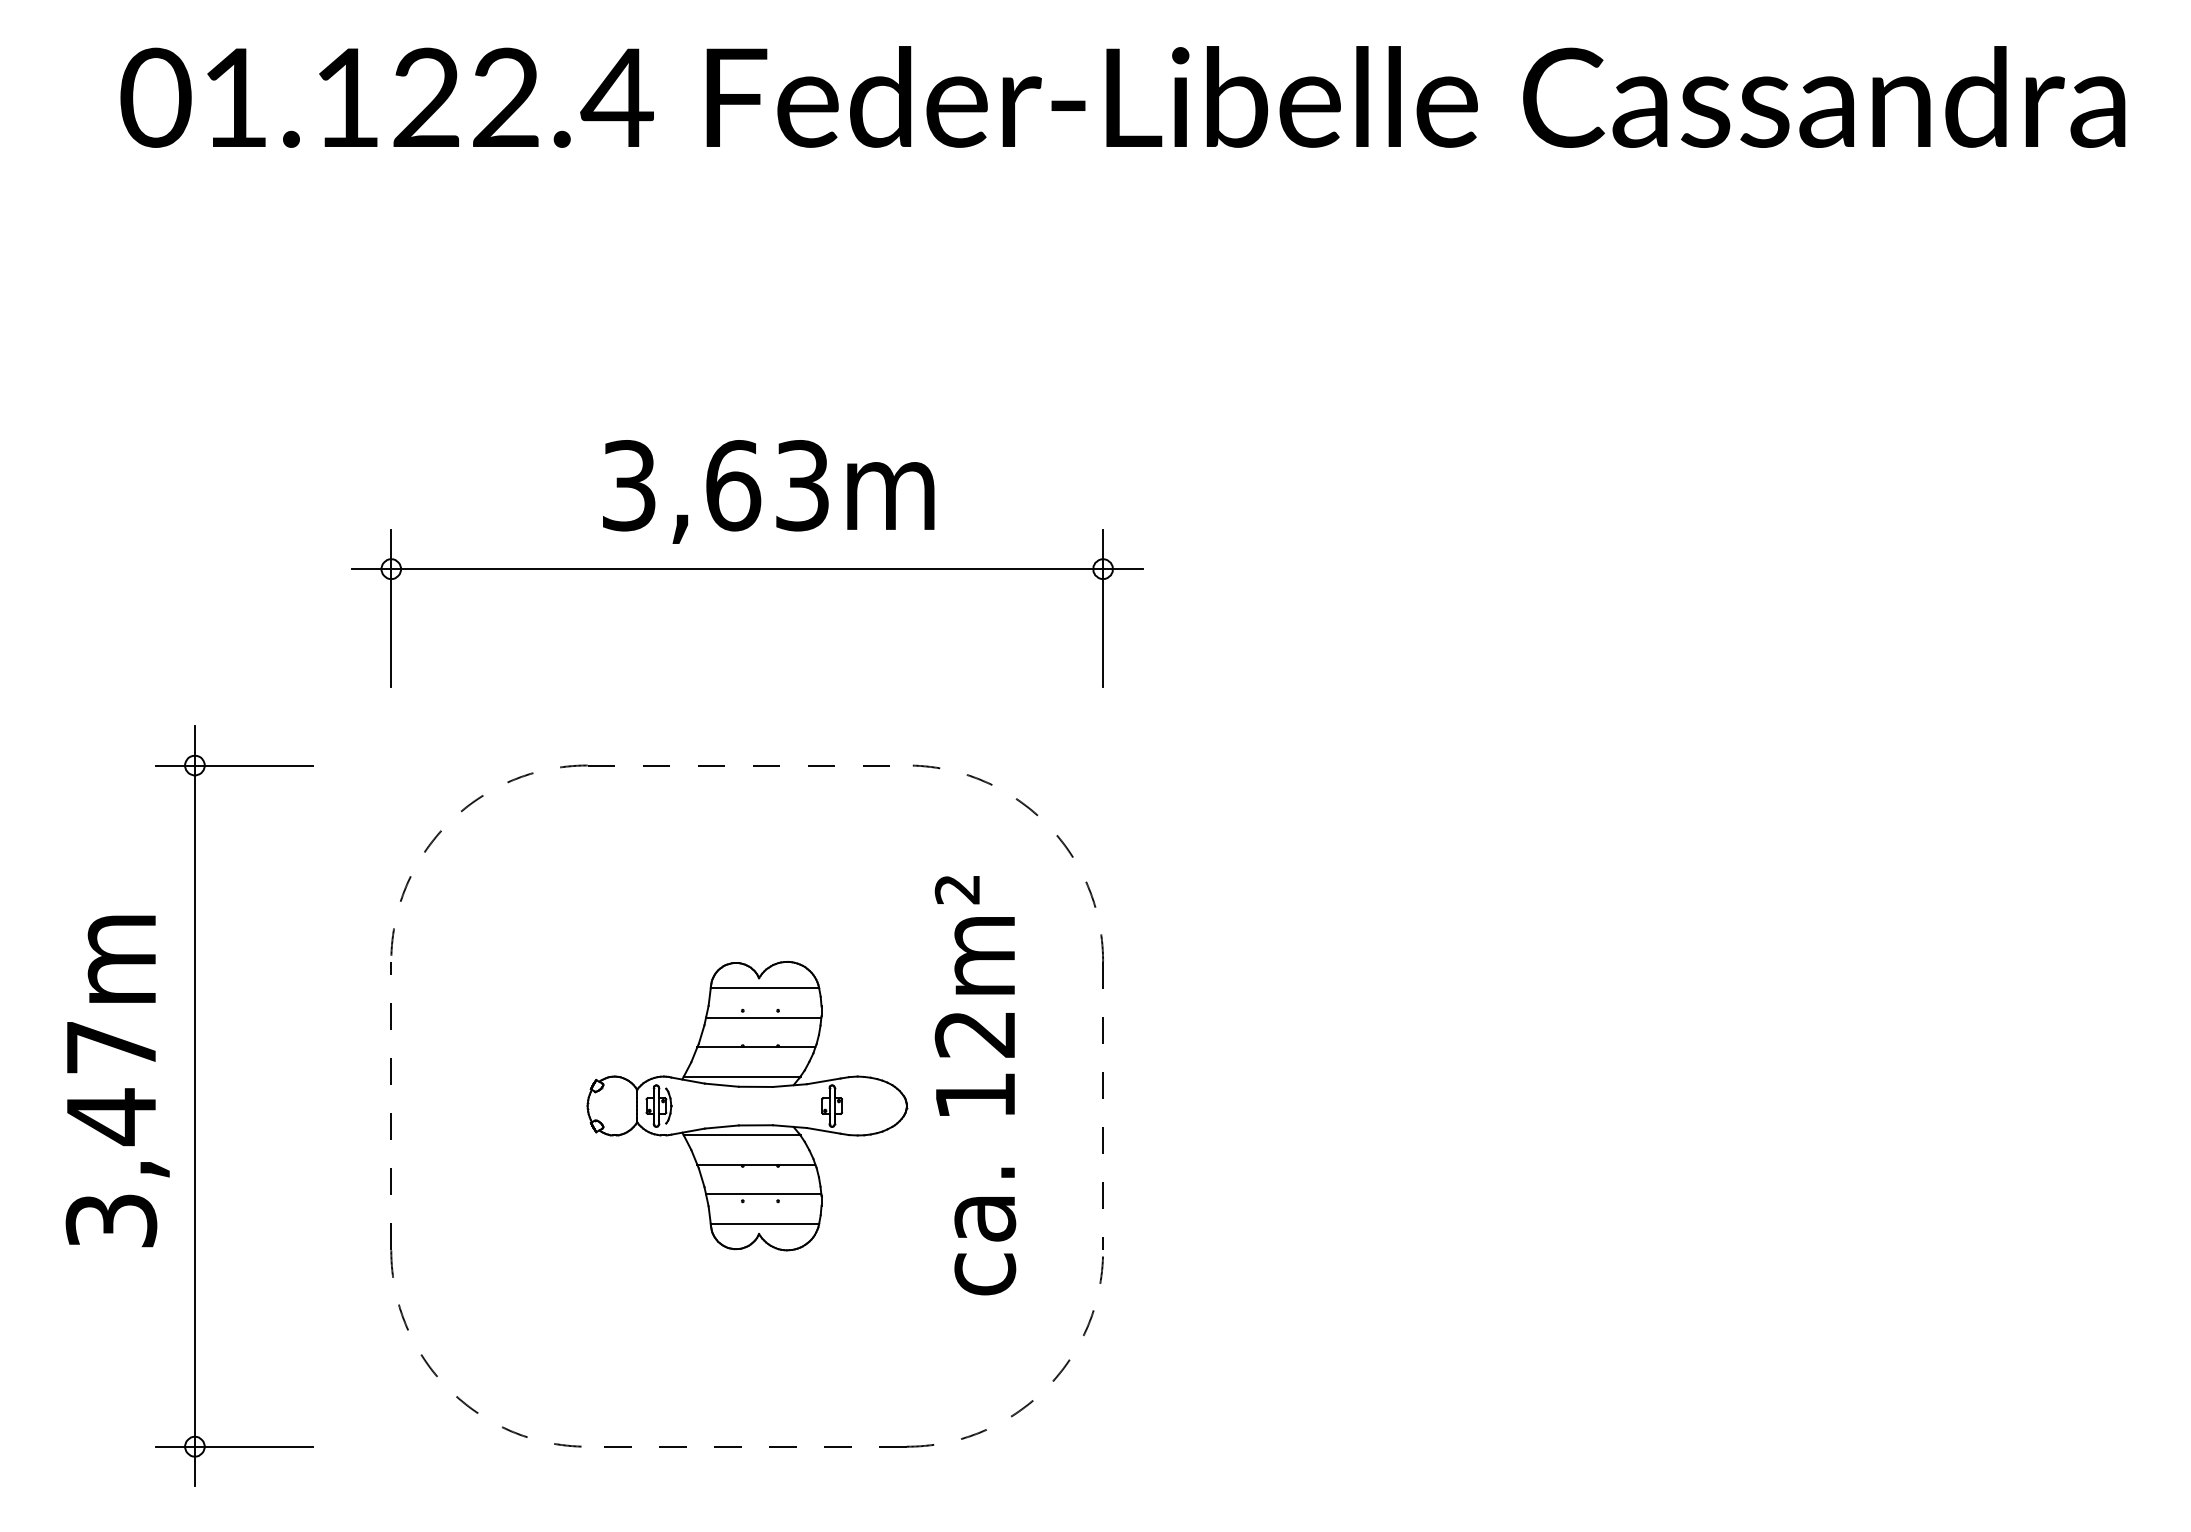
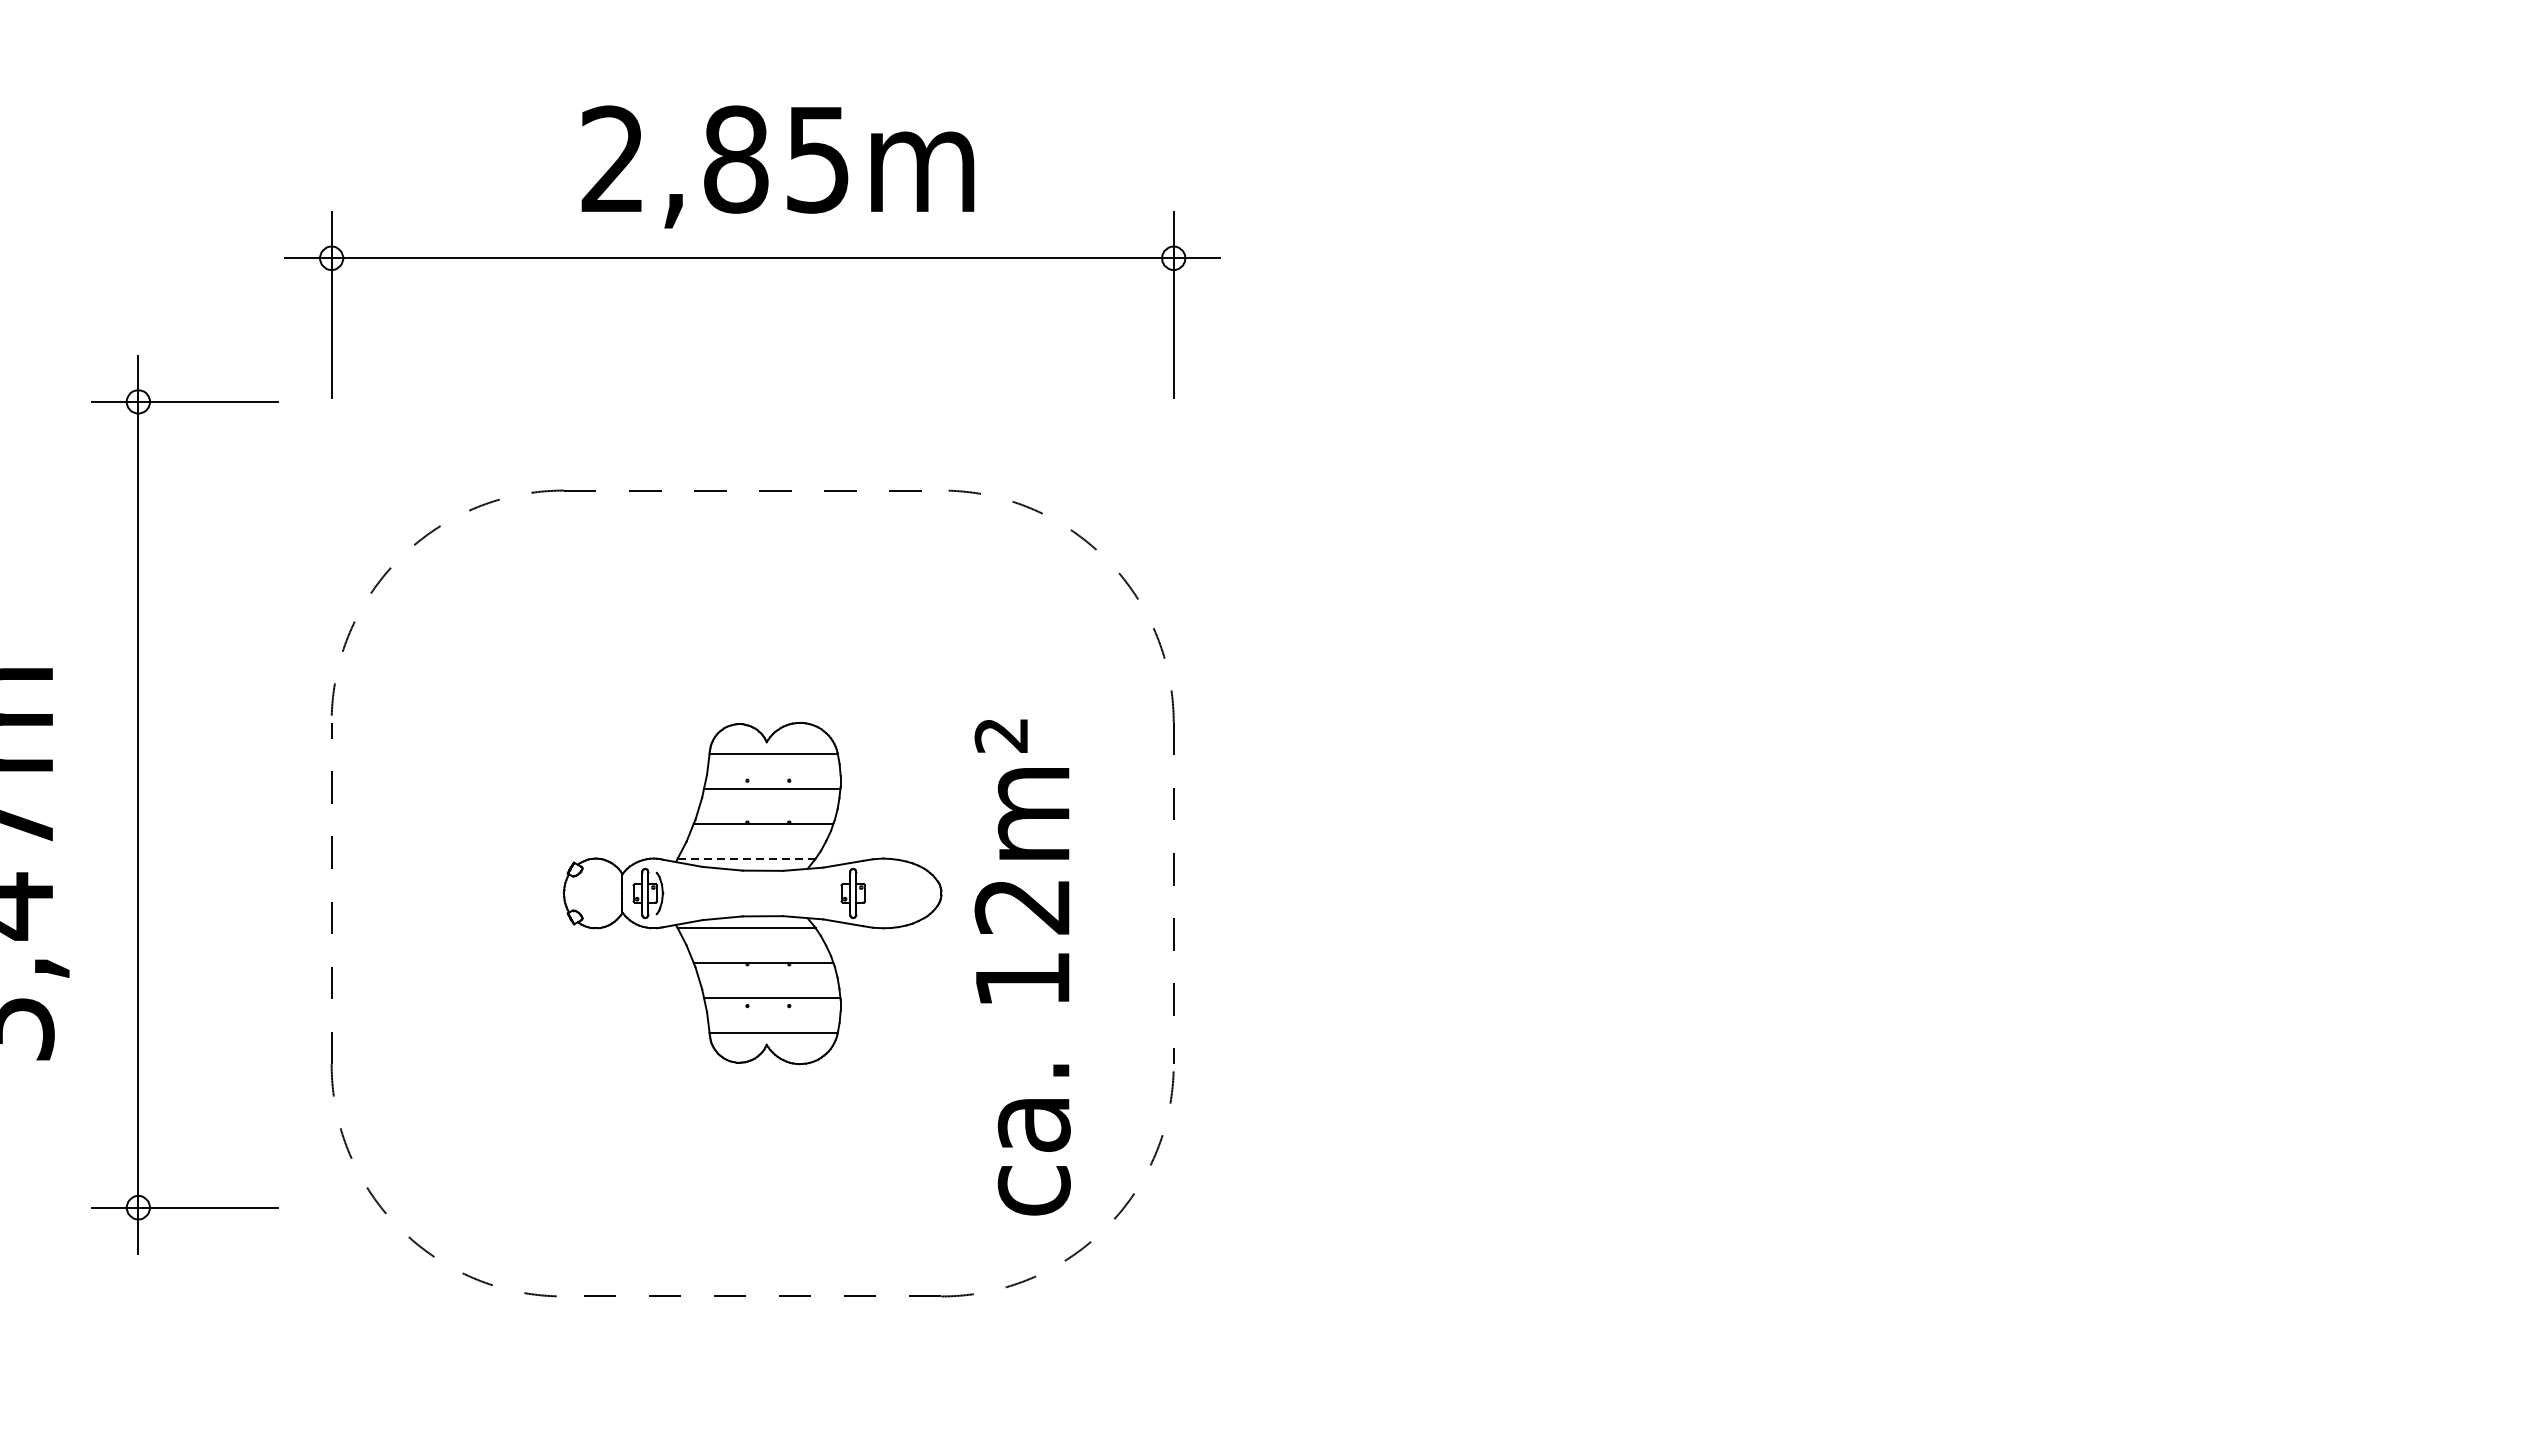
text: (715, 485) -> (715, 159), 3,63m -> 2,85m
line: (742, 1076) -> (747, 858), solid -> dashed
text: (975, 1085) -> (1022, 967), moved
part: (195, 1105) -> (139, 804), moved

